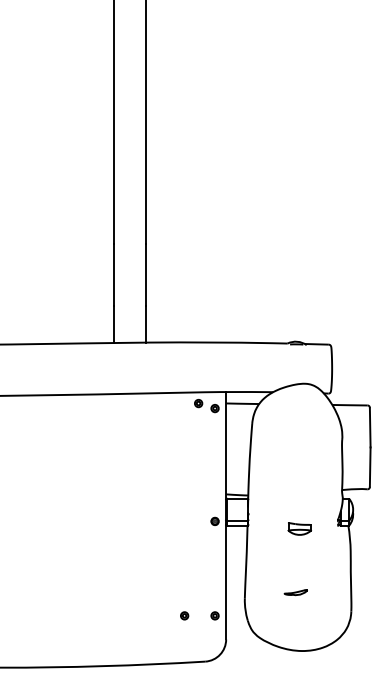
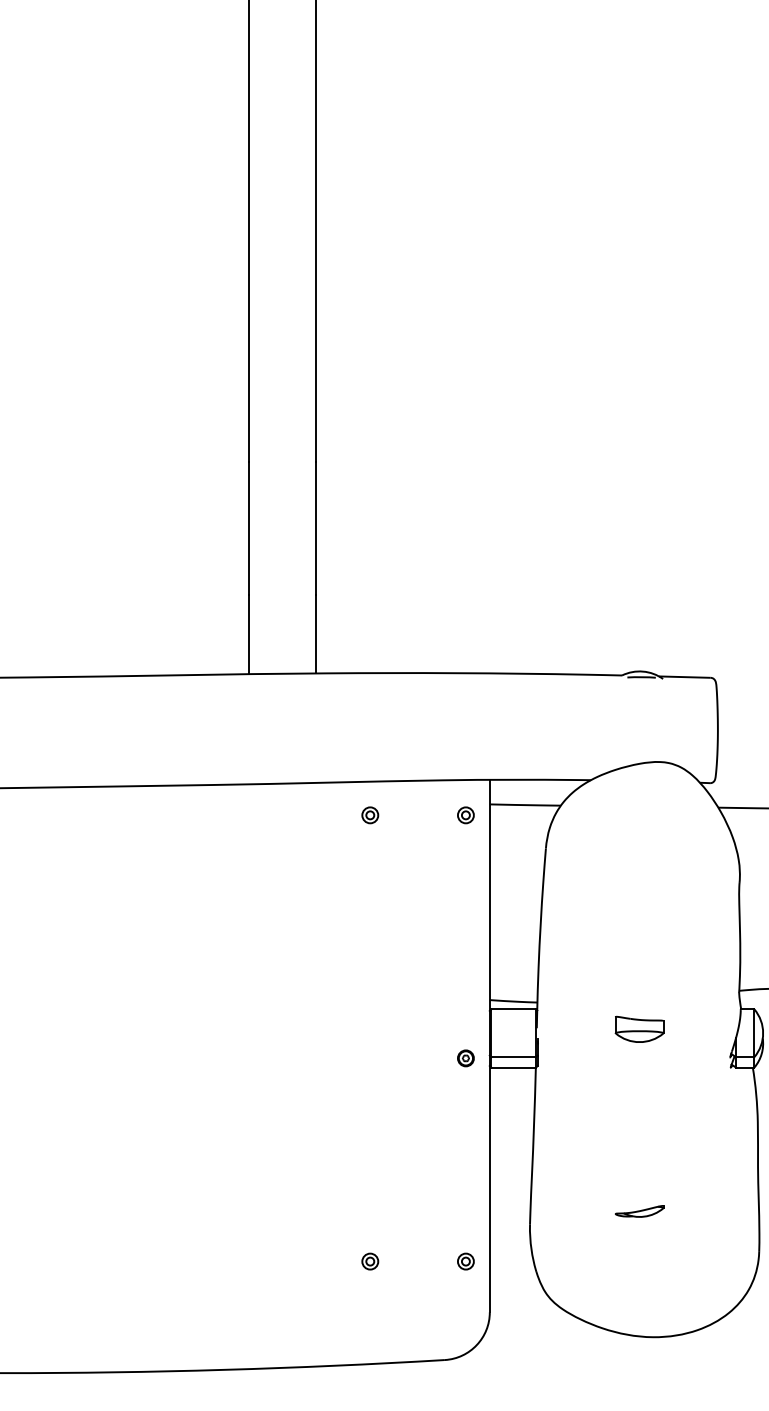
part: (198, 403) -> (370, 815), moved
part: (299, 528) -> (639, 1028), moved
part: (184, 615) -> (370, 1260), moved

